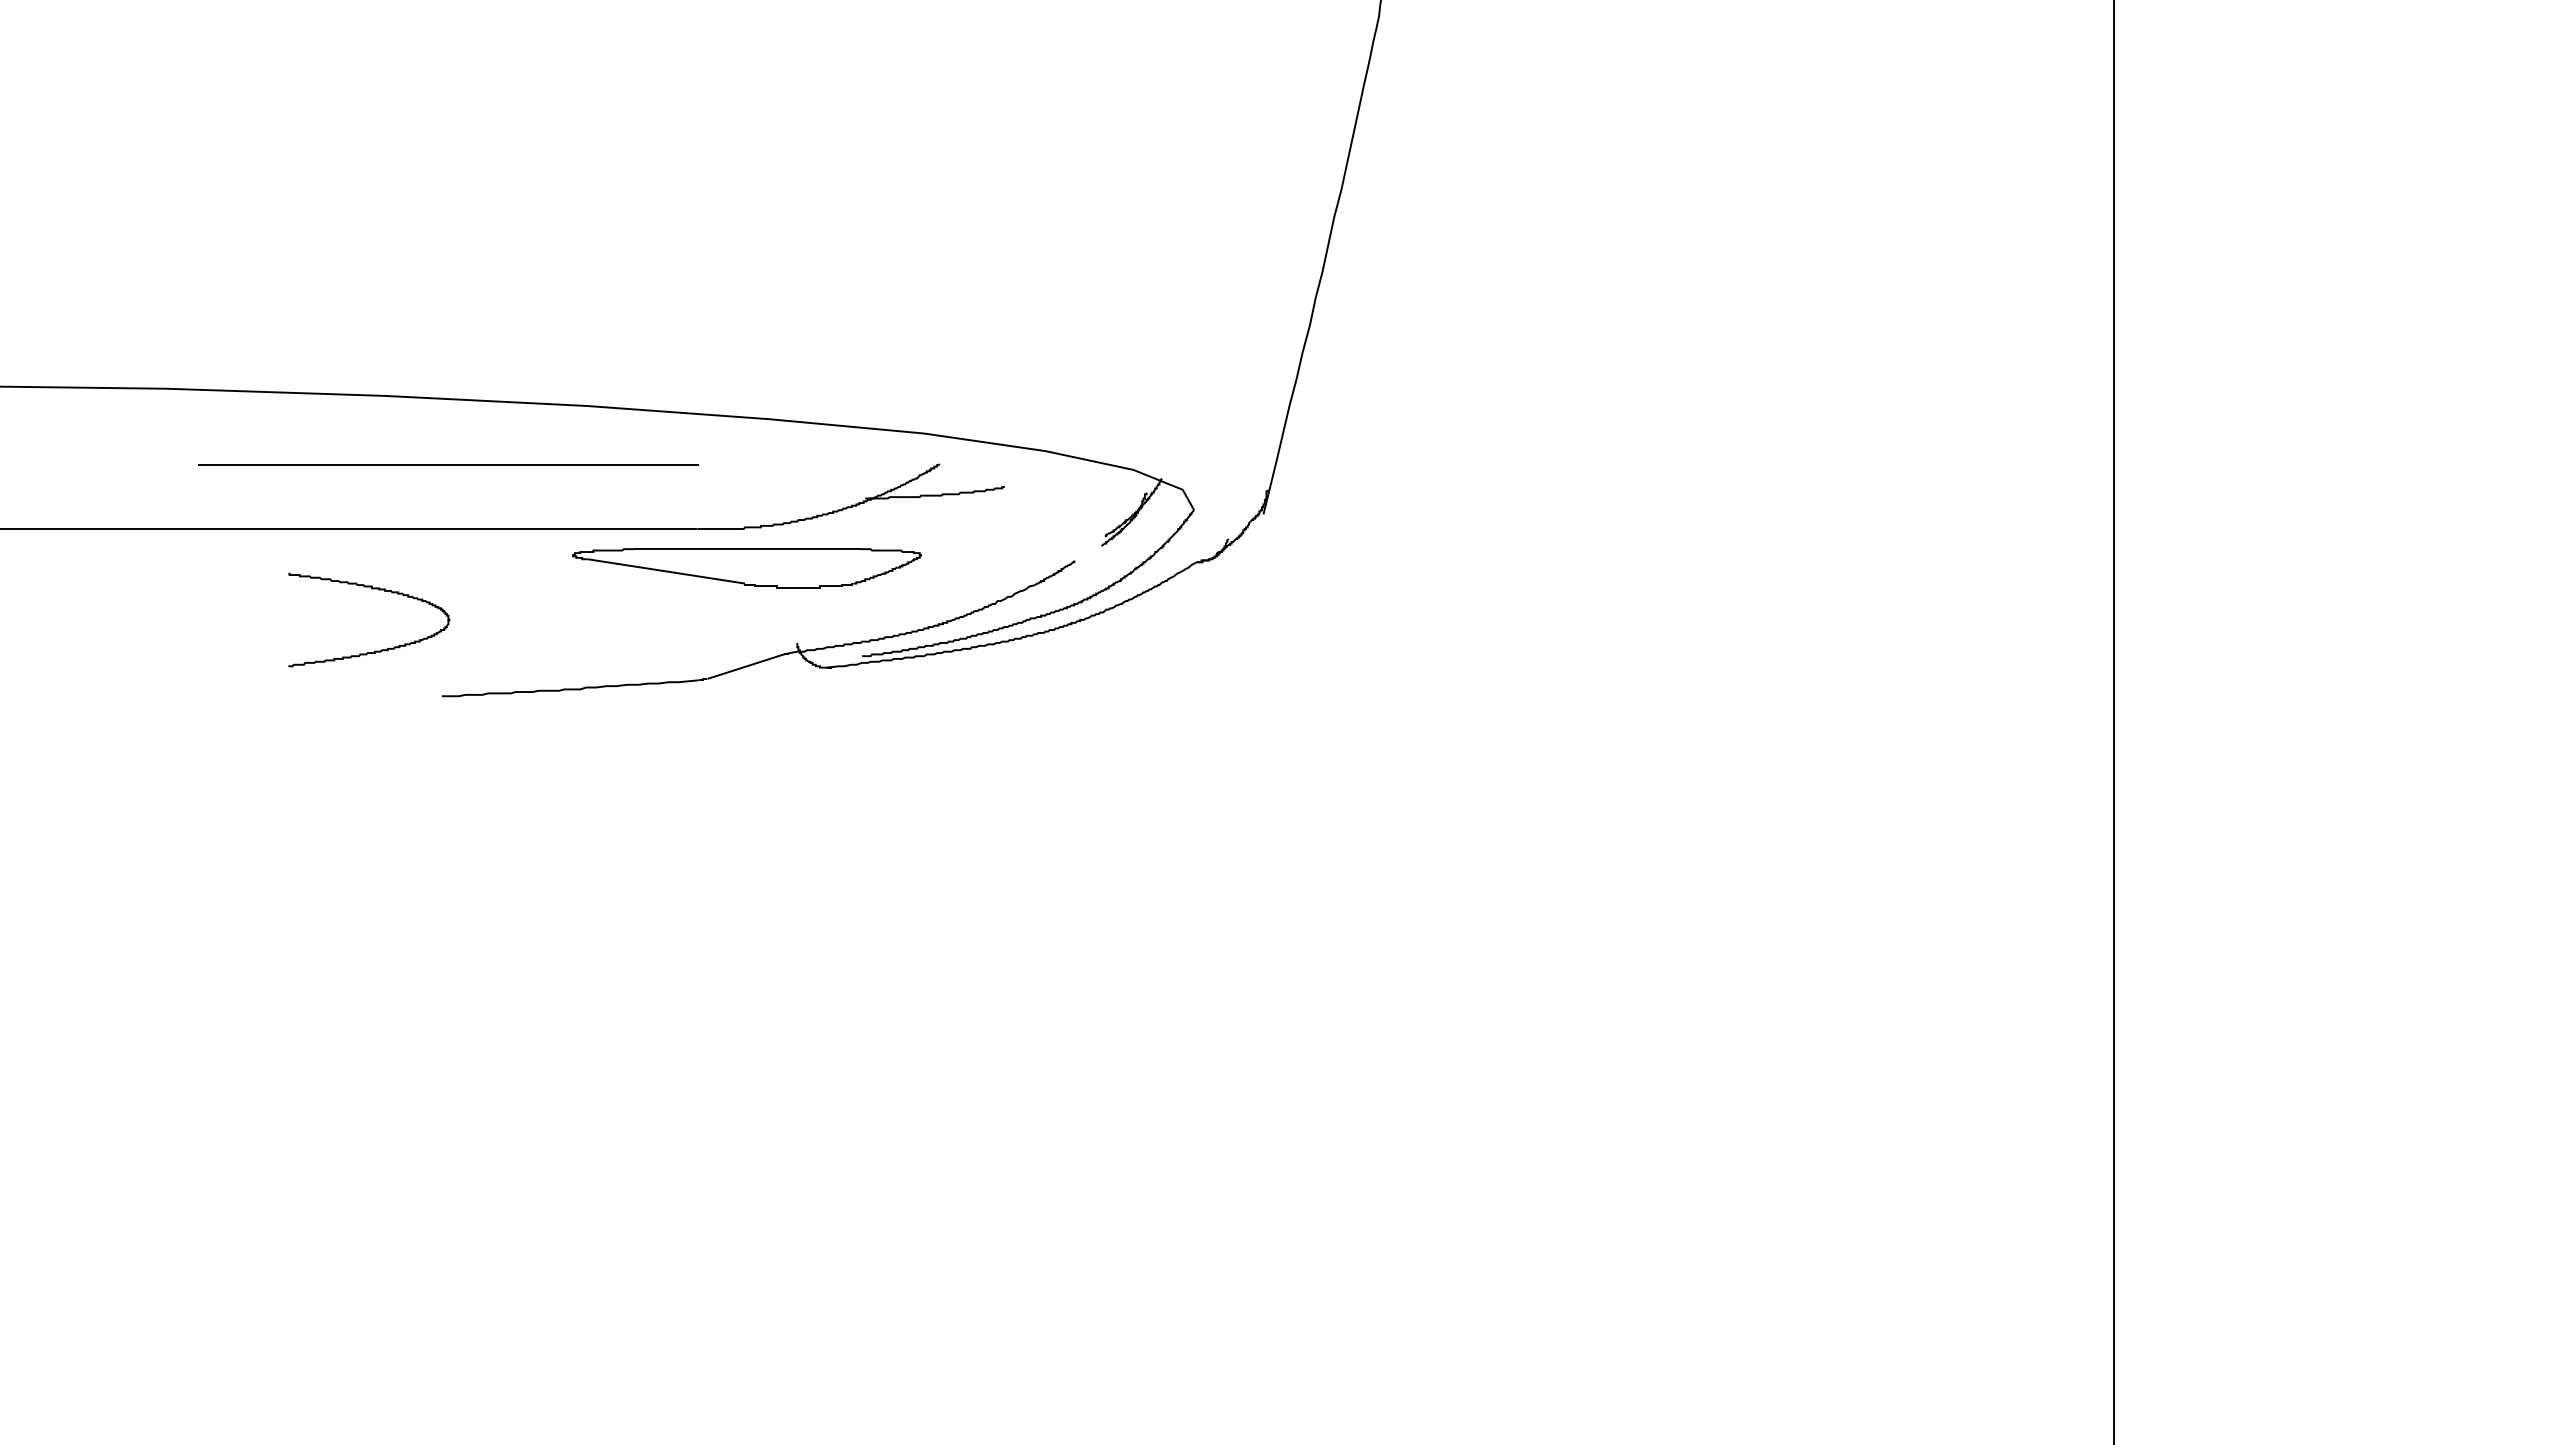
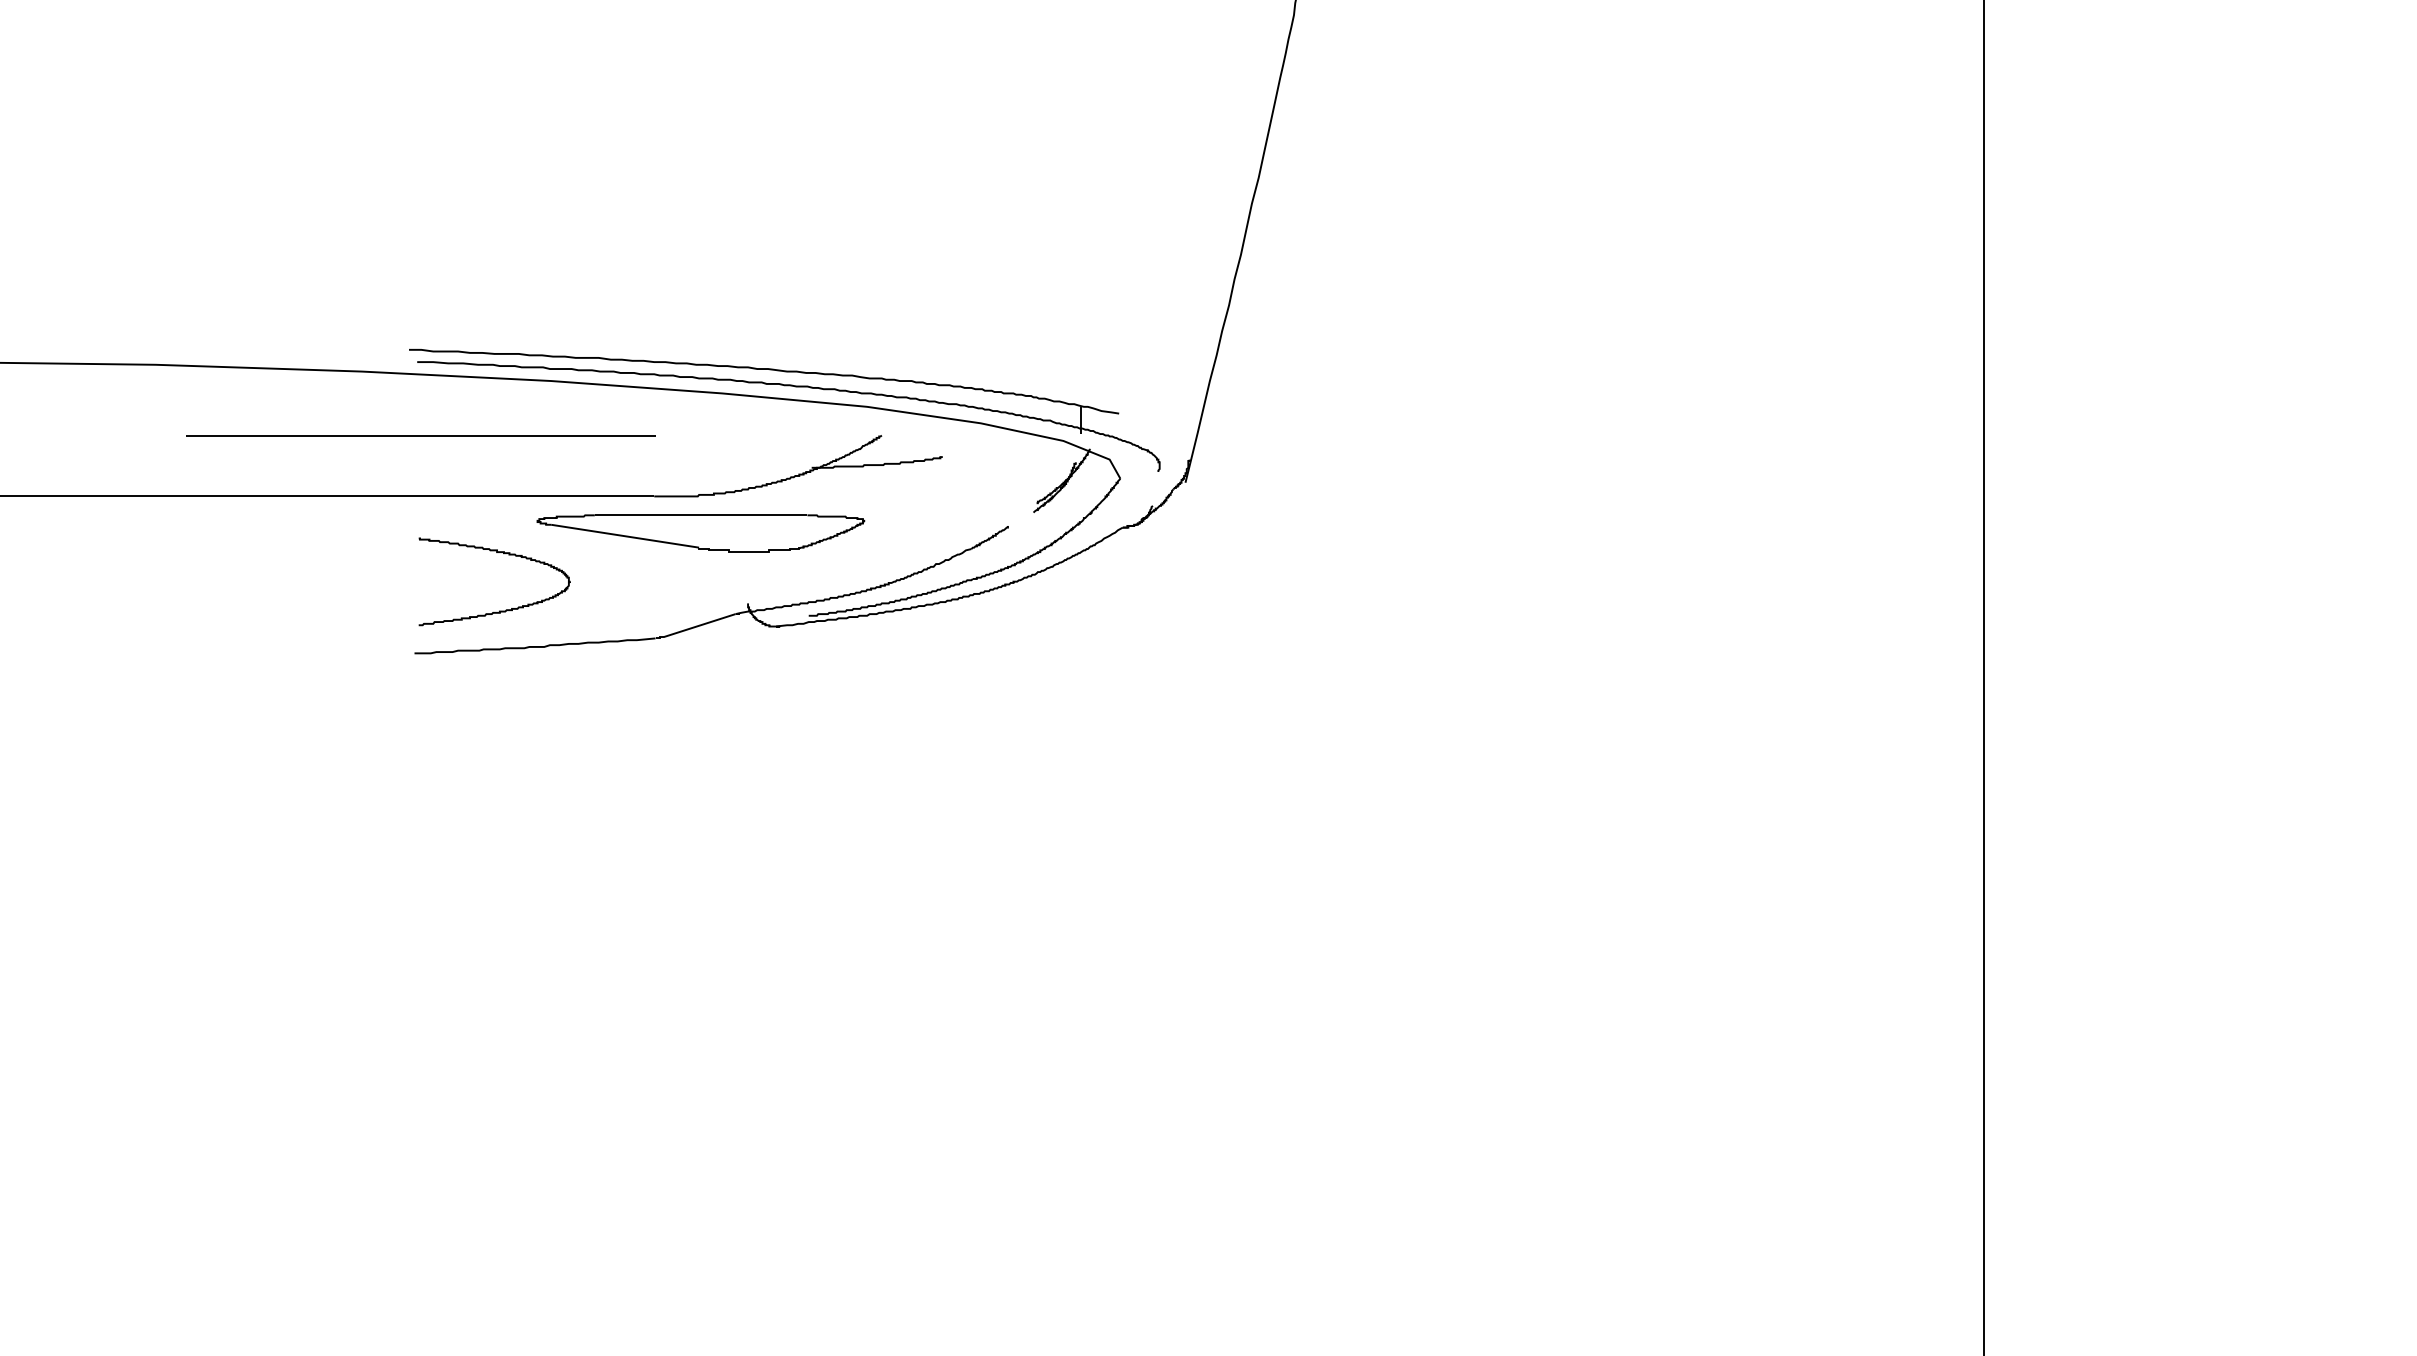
part: (836, 411) -> (784, 386), added
curve: (371, 589) -> (496, 553), moved

